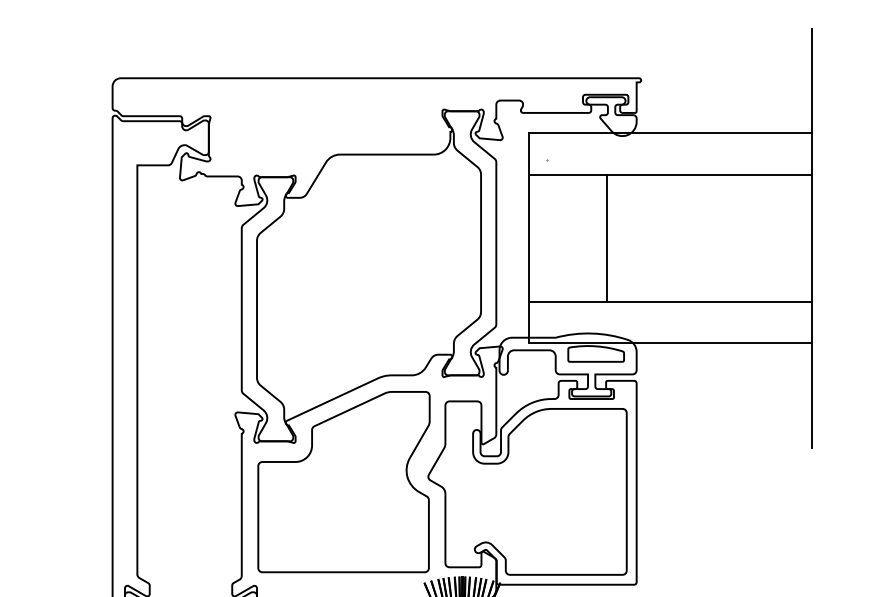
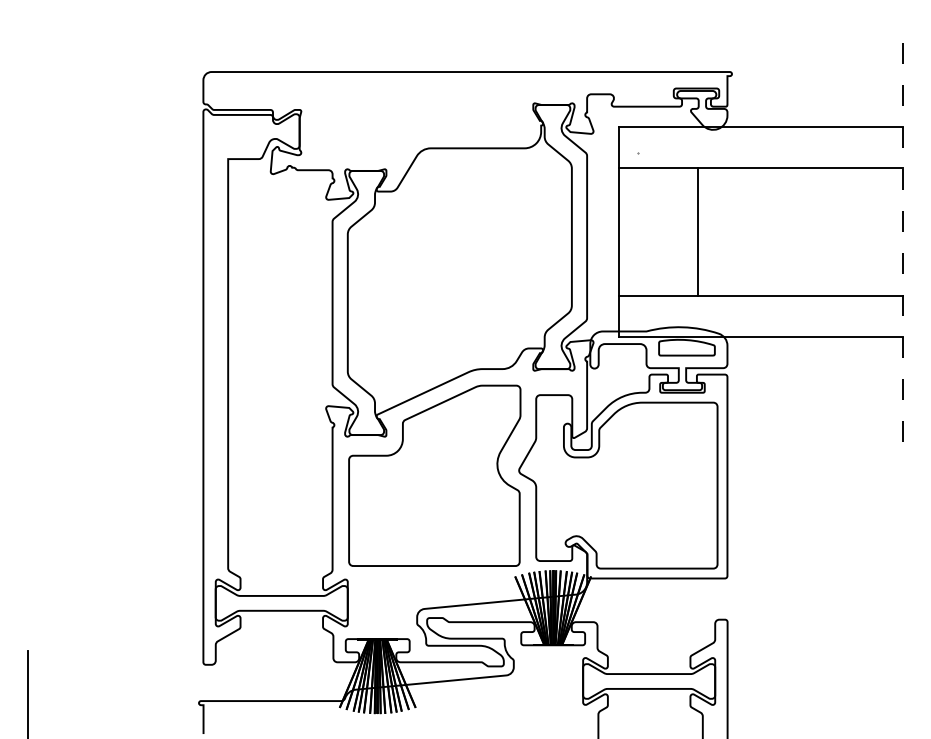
line: (812, 238) -> (903, 232), solid -> dashed

